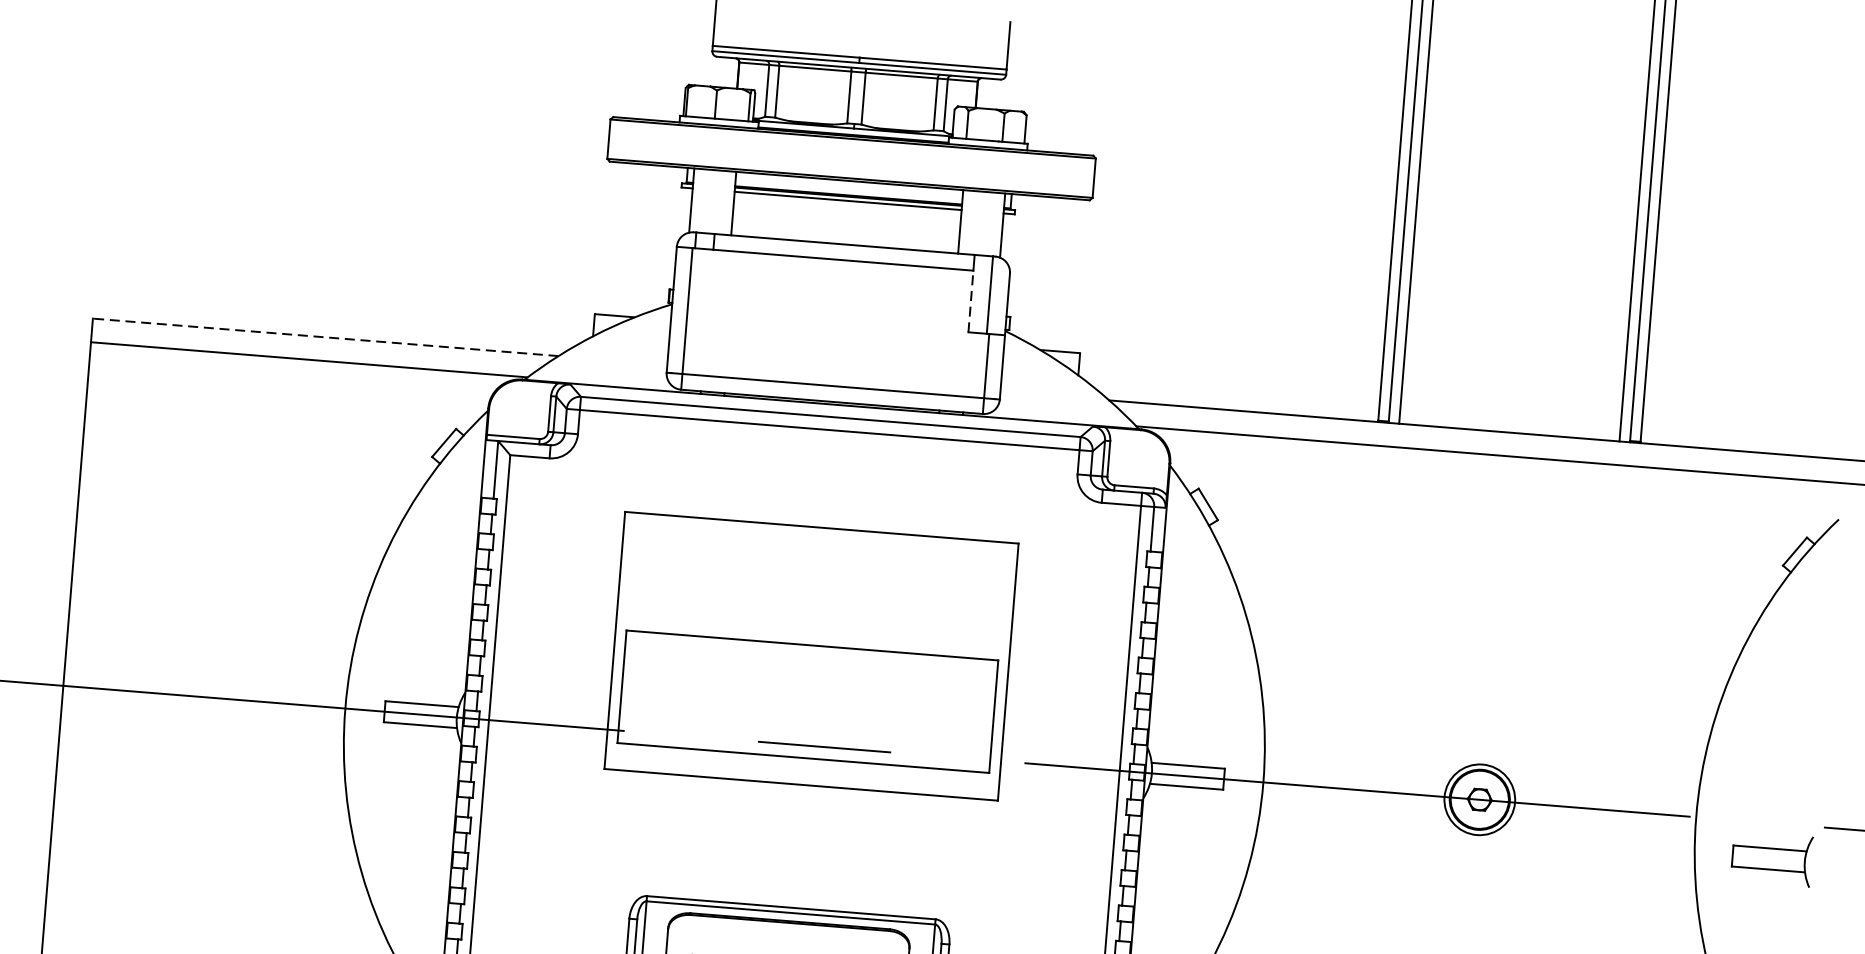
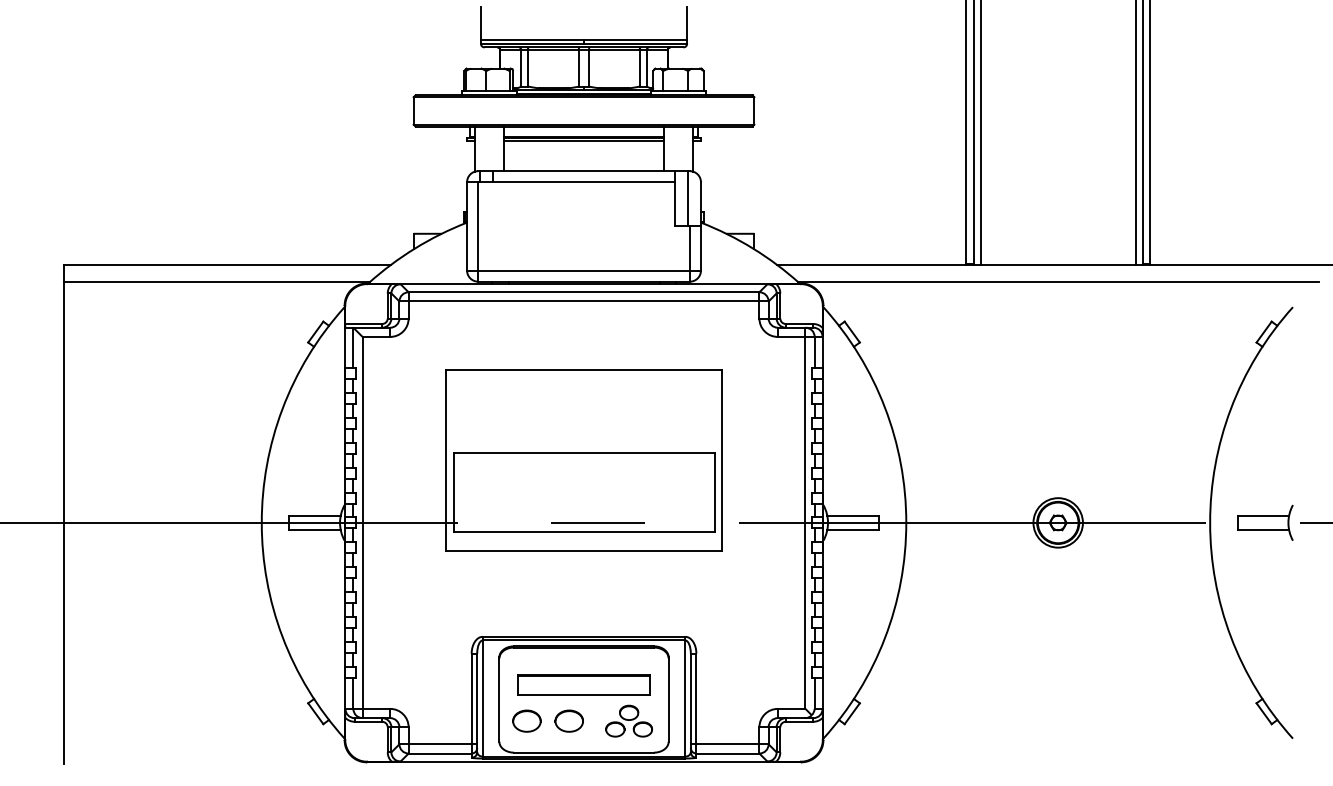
line: (971, 300) -> (675, 203), dashed -> solid
line: (324, 337) -> (226, 265), dashed -> solid
part: (1772, 858) -> (1265, 522), moved

